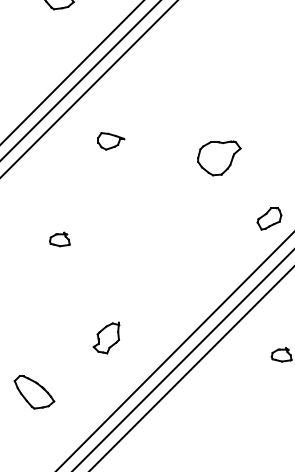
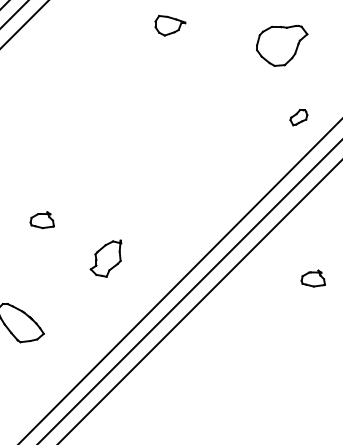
part: (111, 141) -> (171, 25), moved
part: (219, 158) -> (282, 46), moved
part: (269, 218) -> (298, 117), size x0.6
part: (59, 239) -> (41, 220), moved

